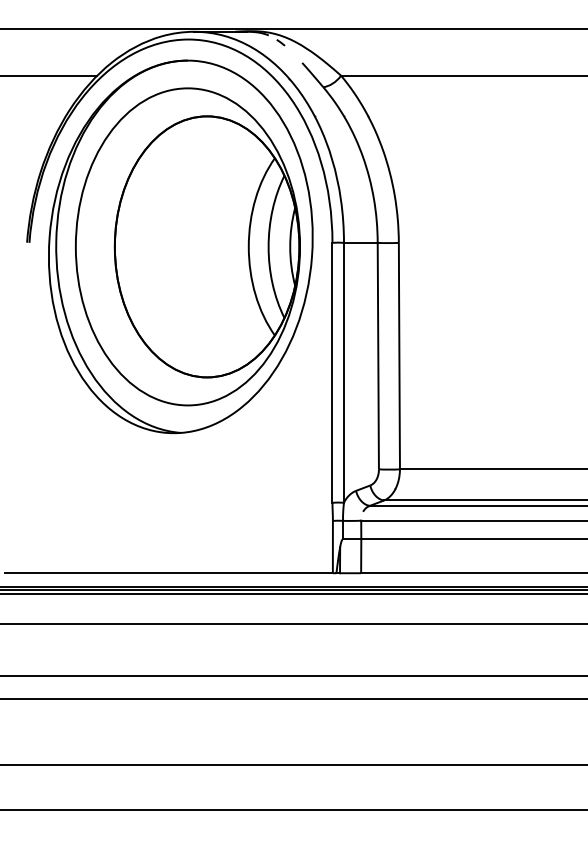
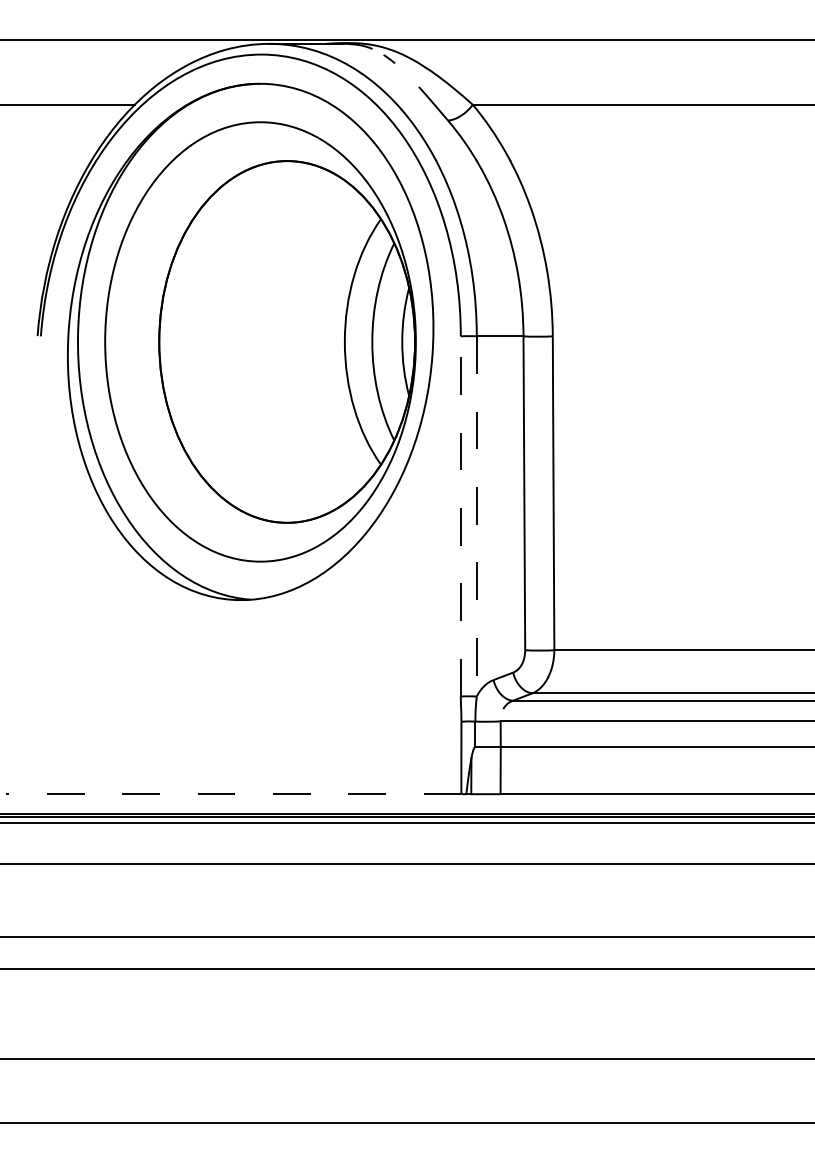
line: (332, 372) -> (460, 515), solid -> dashed
line: (343, 372) -> (476, 516), solid -> dashed
line: (168, 573) -> (233, 794), solid -> dashed

